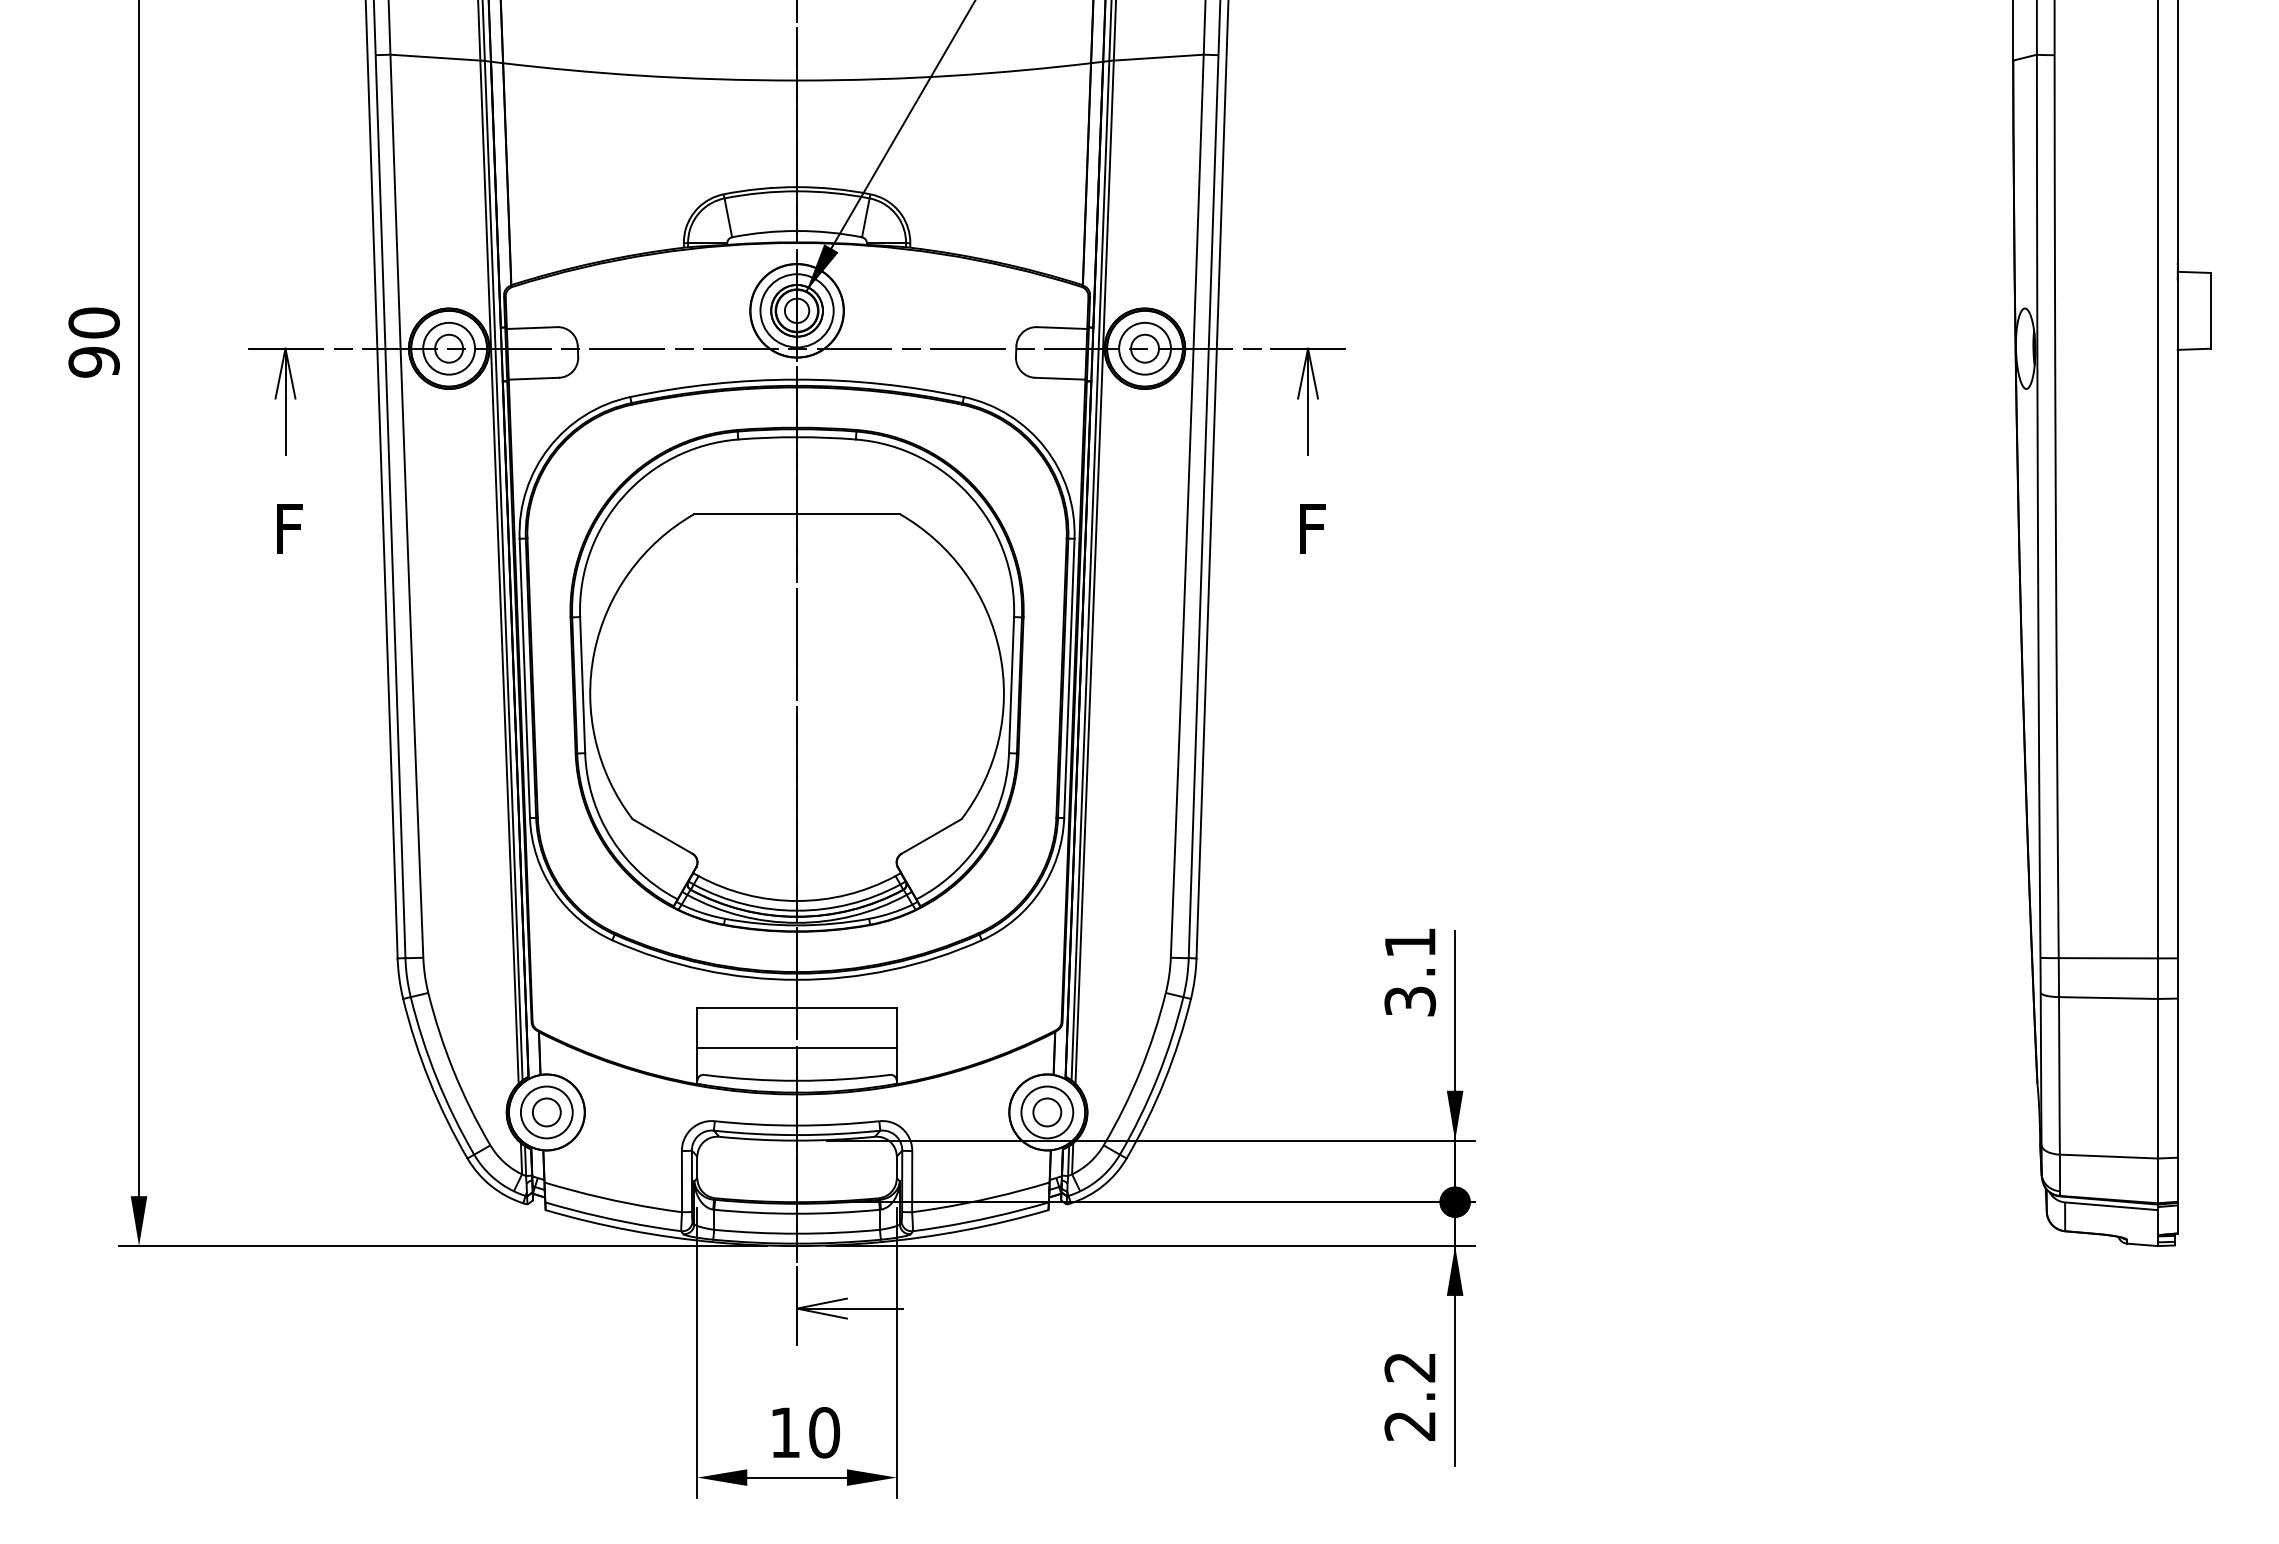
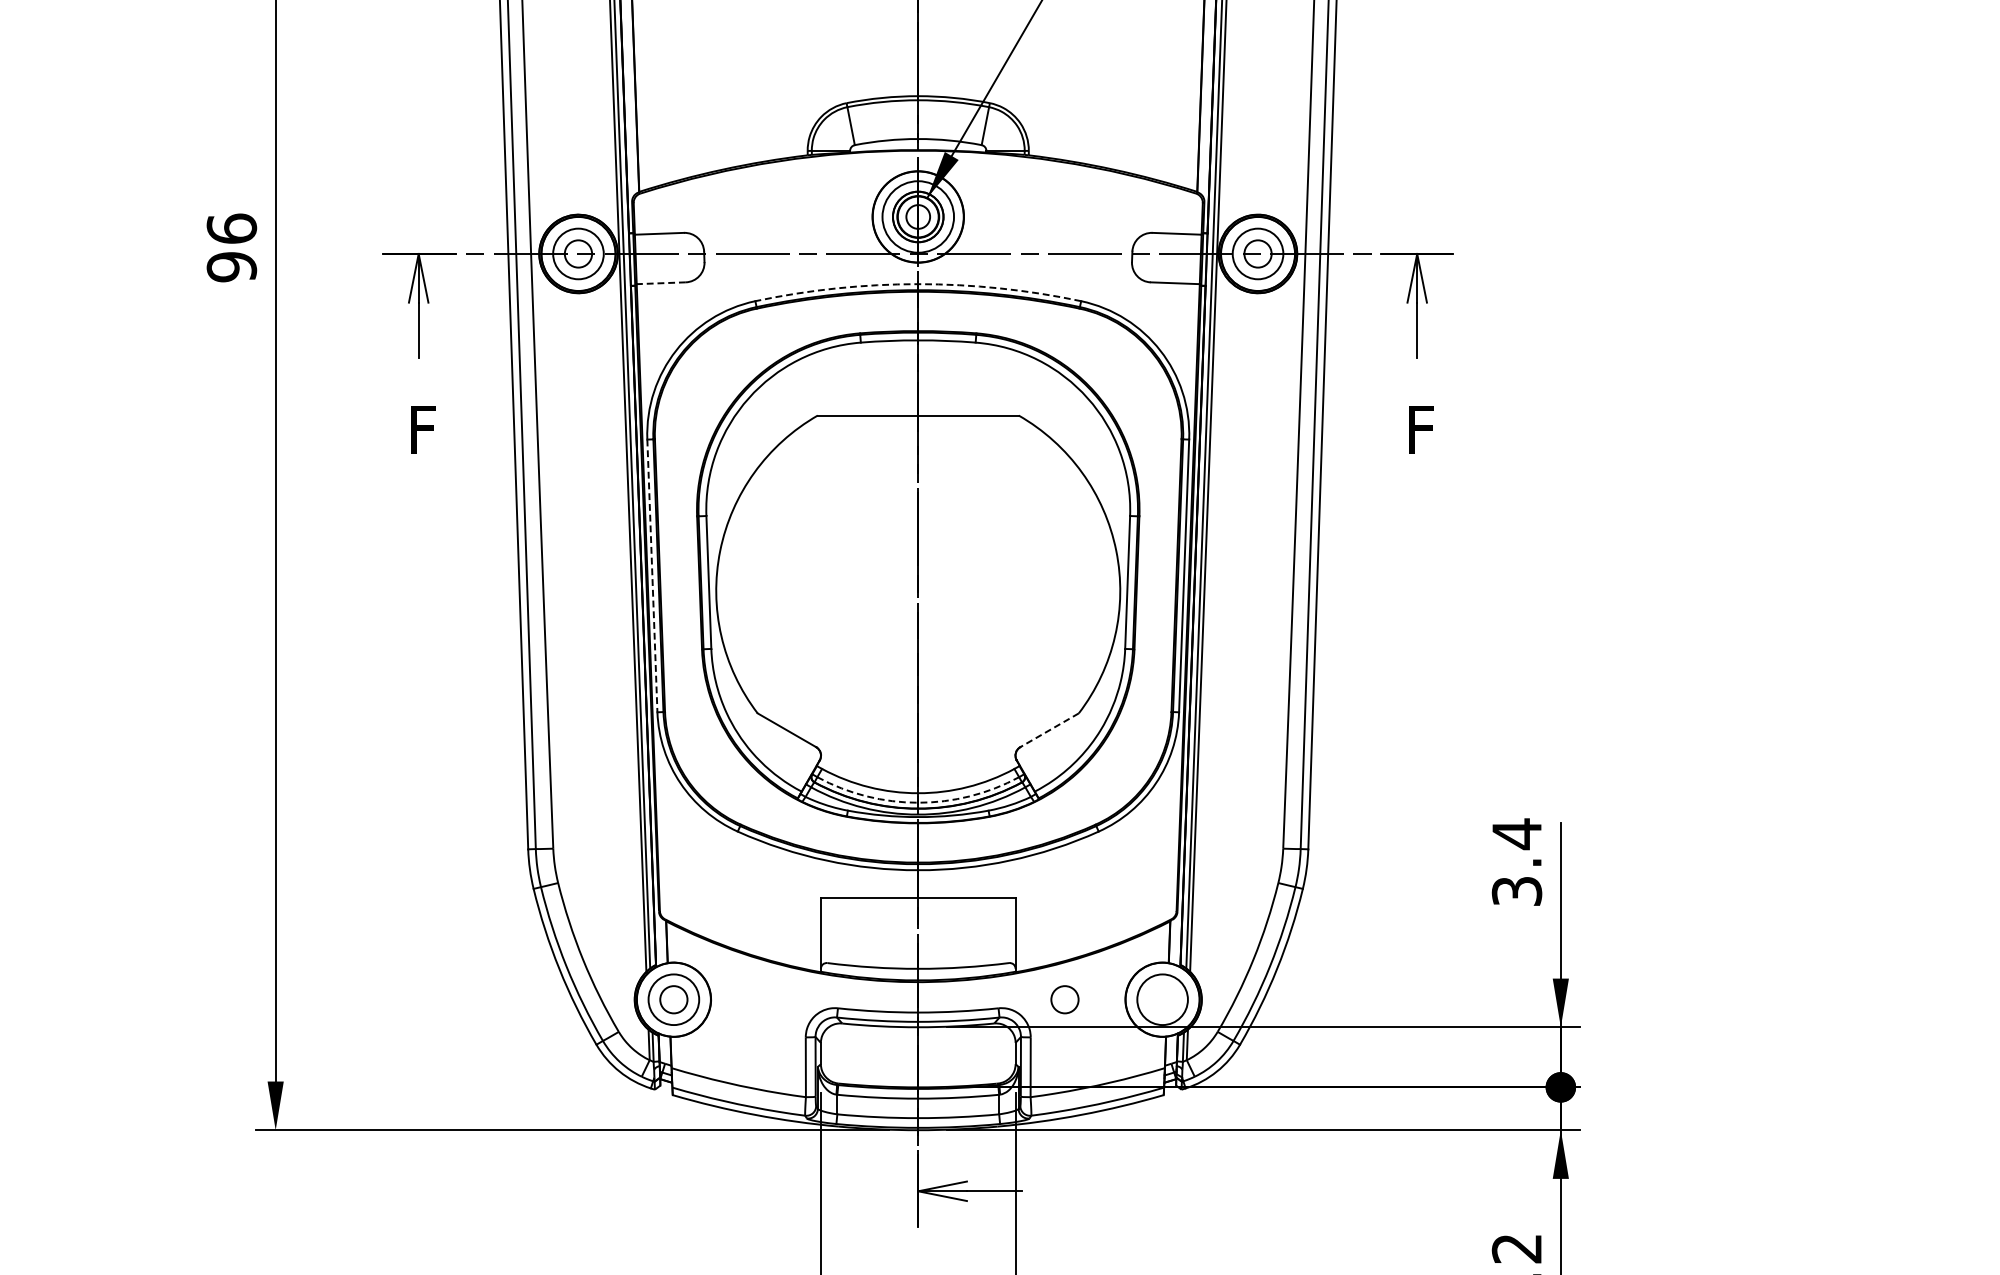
text: (93, 322) -> (231, 228), 90 -> 96
line: (533, 378) -> (660, 283), solid -> dashed
arc: (797, 379) -> (918, 284), solid -> dashed
line: (524, 678) -> (652, 575), solid -> dashed
line: (931, 836) -> (1049, 730), solid -> dashed
arc: (797, 910) -> (918, 802), solid -> dashed
text: (1410, 942) -> (1517, 833), 3.1 -> 3.4
line: (796, 1048) -> (917, 937), removed
circle: (1047, 1112) -> (1065, 999), moved

